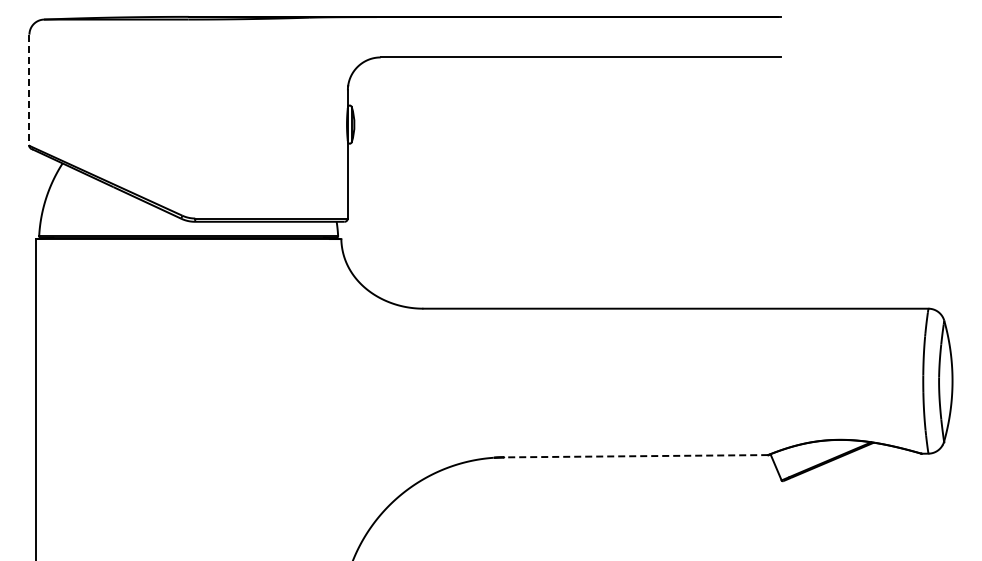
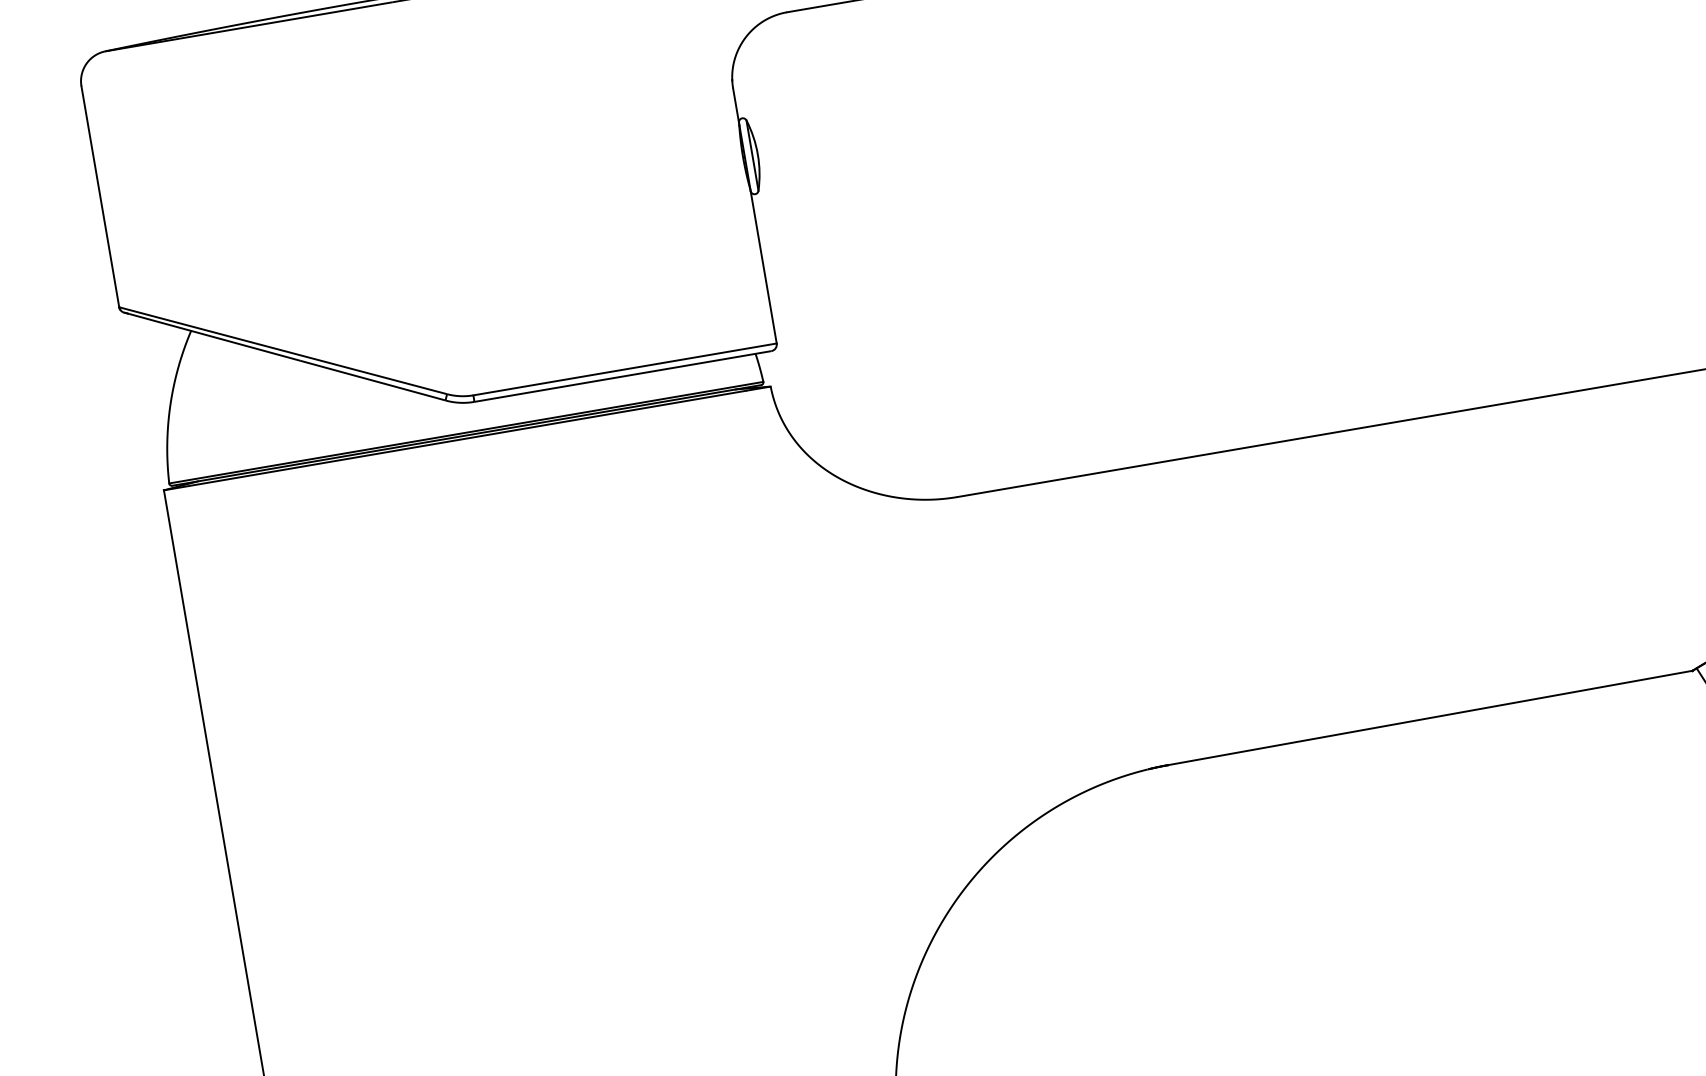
line: (29, 90) -> (100, 197), dashed -> solid
line: (635, 456) -> (1429, 718), dashed -> solid

